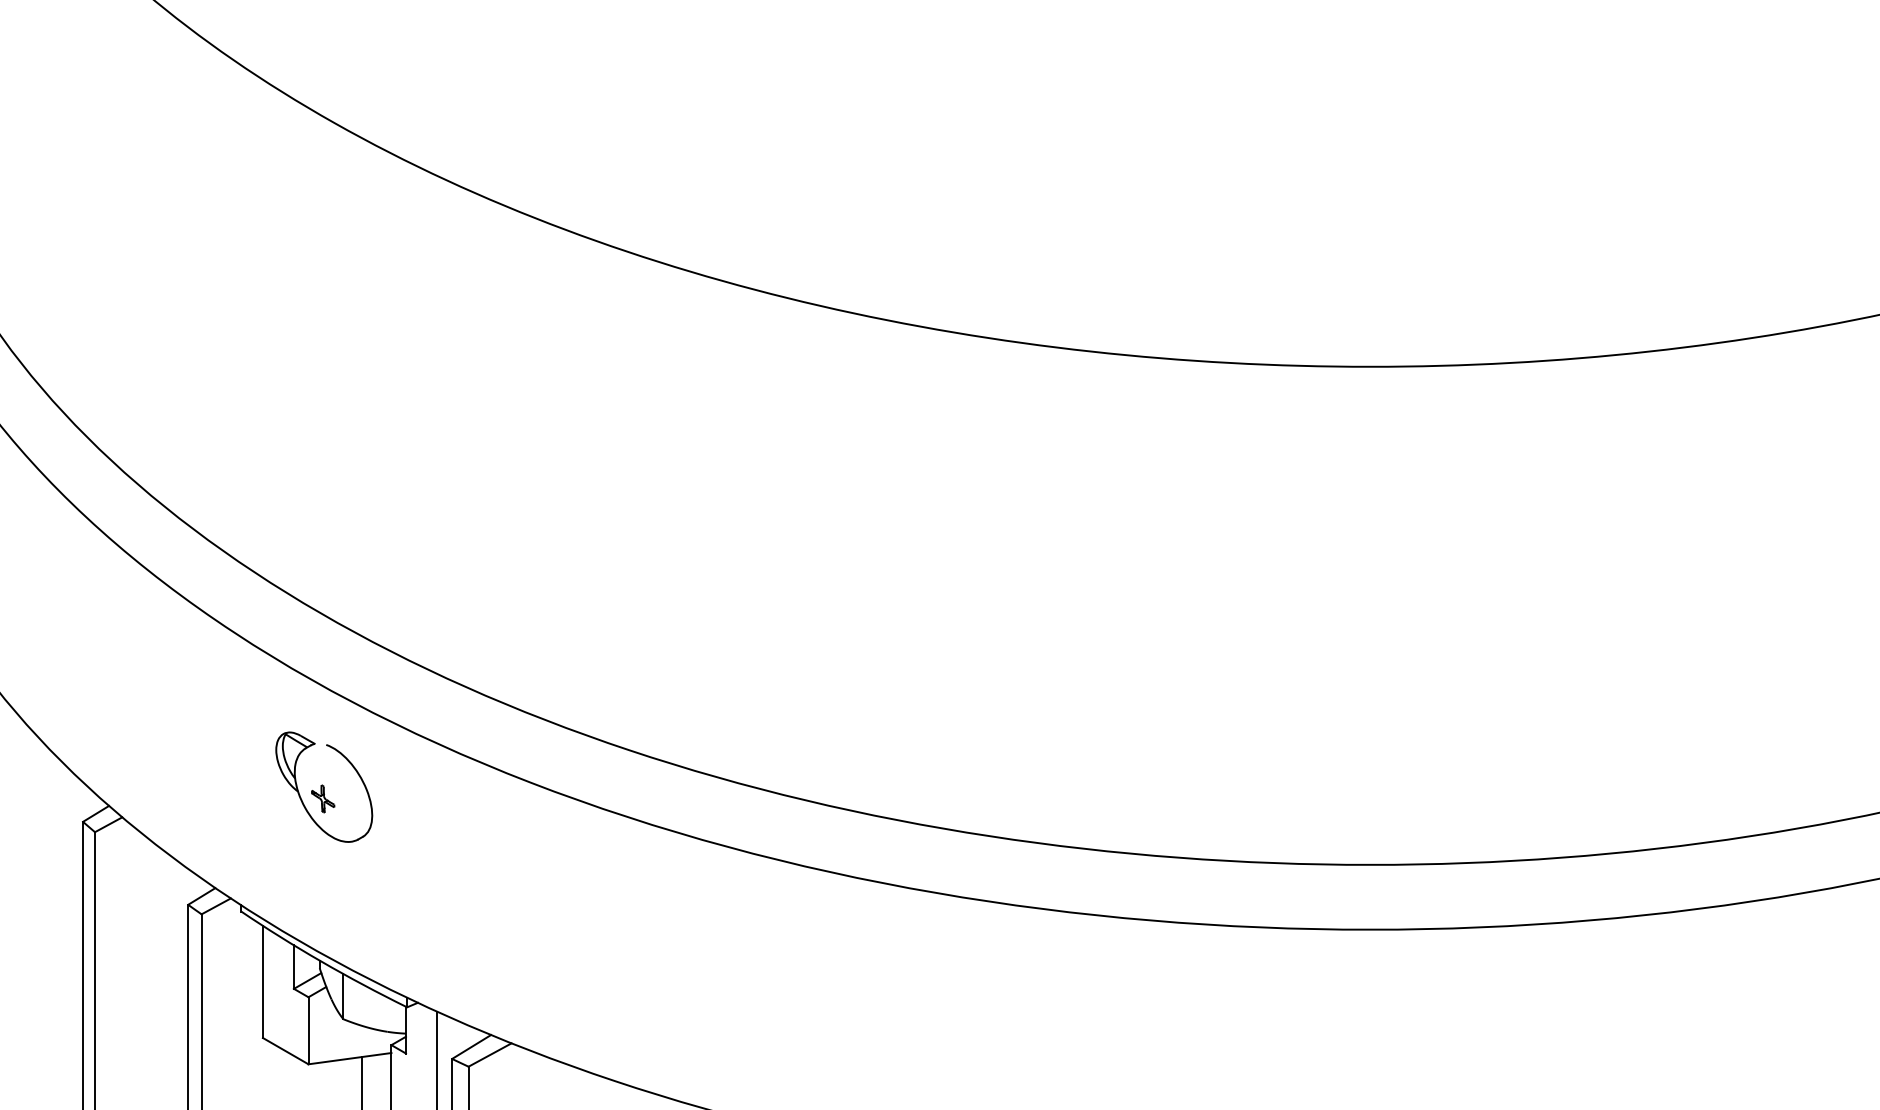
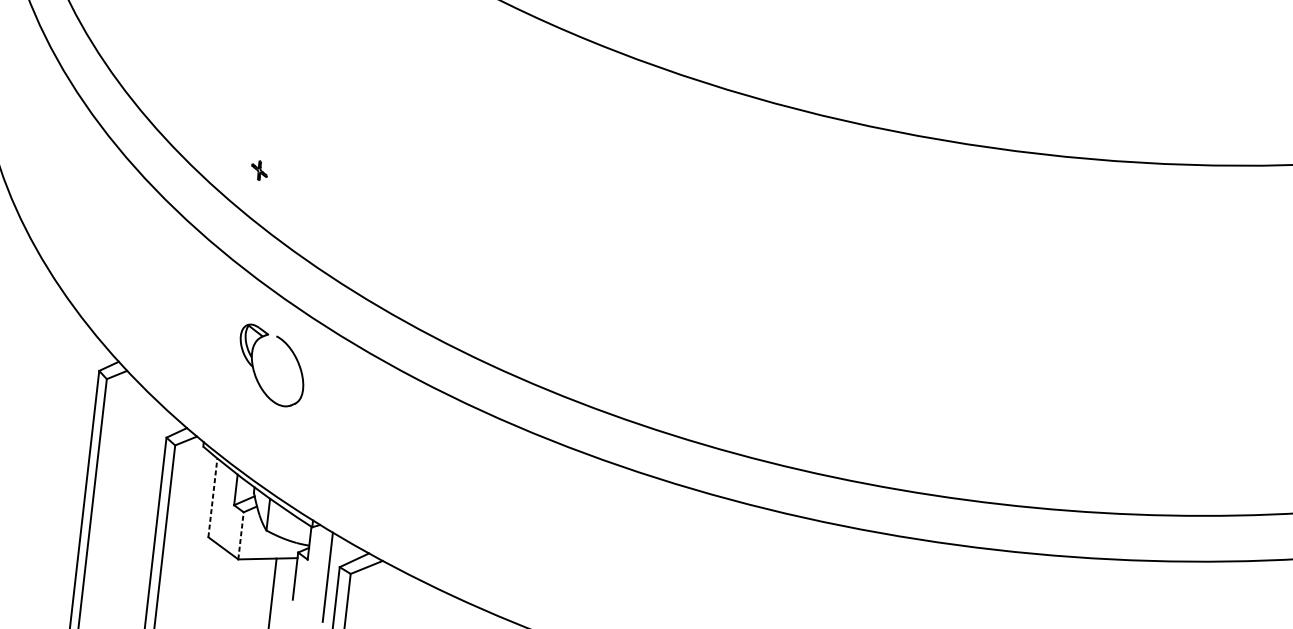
part: (323, 798) -> (259, 170), moved
line: (262, 981) -> (212, 497), solid -> dashed
line: (308, 1030) -> (241, 535), solid -> dashed

